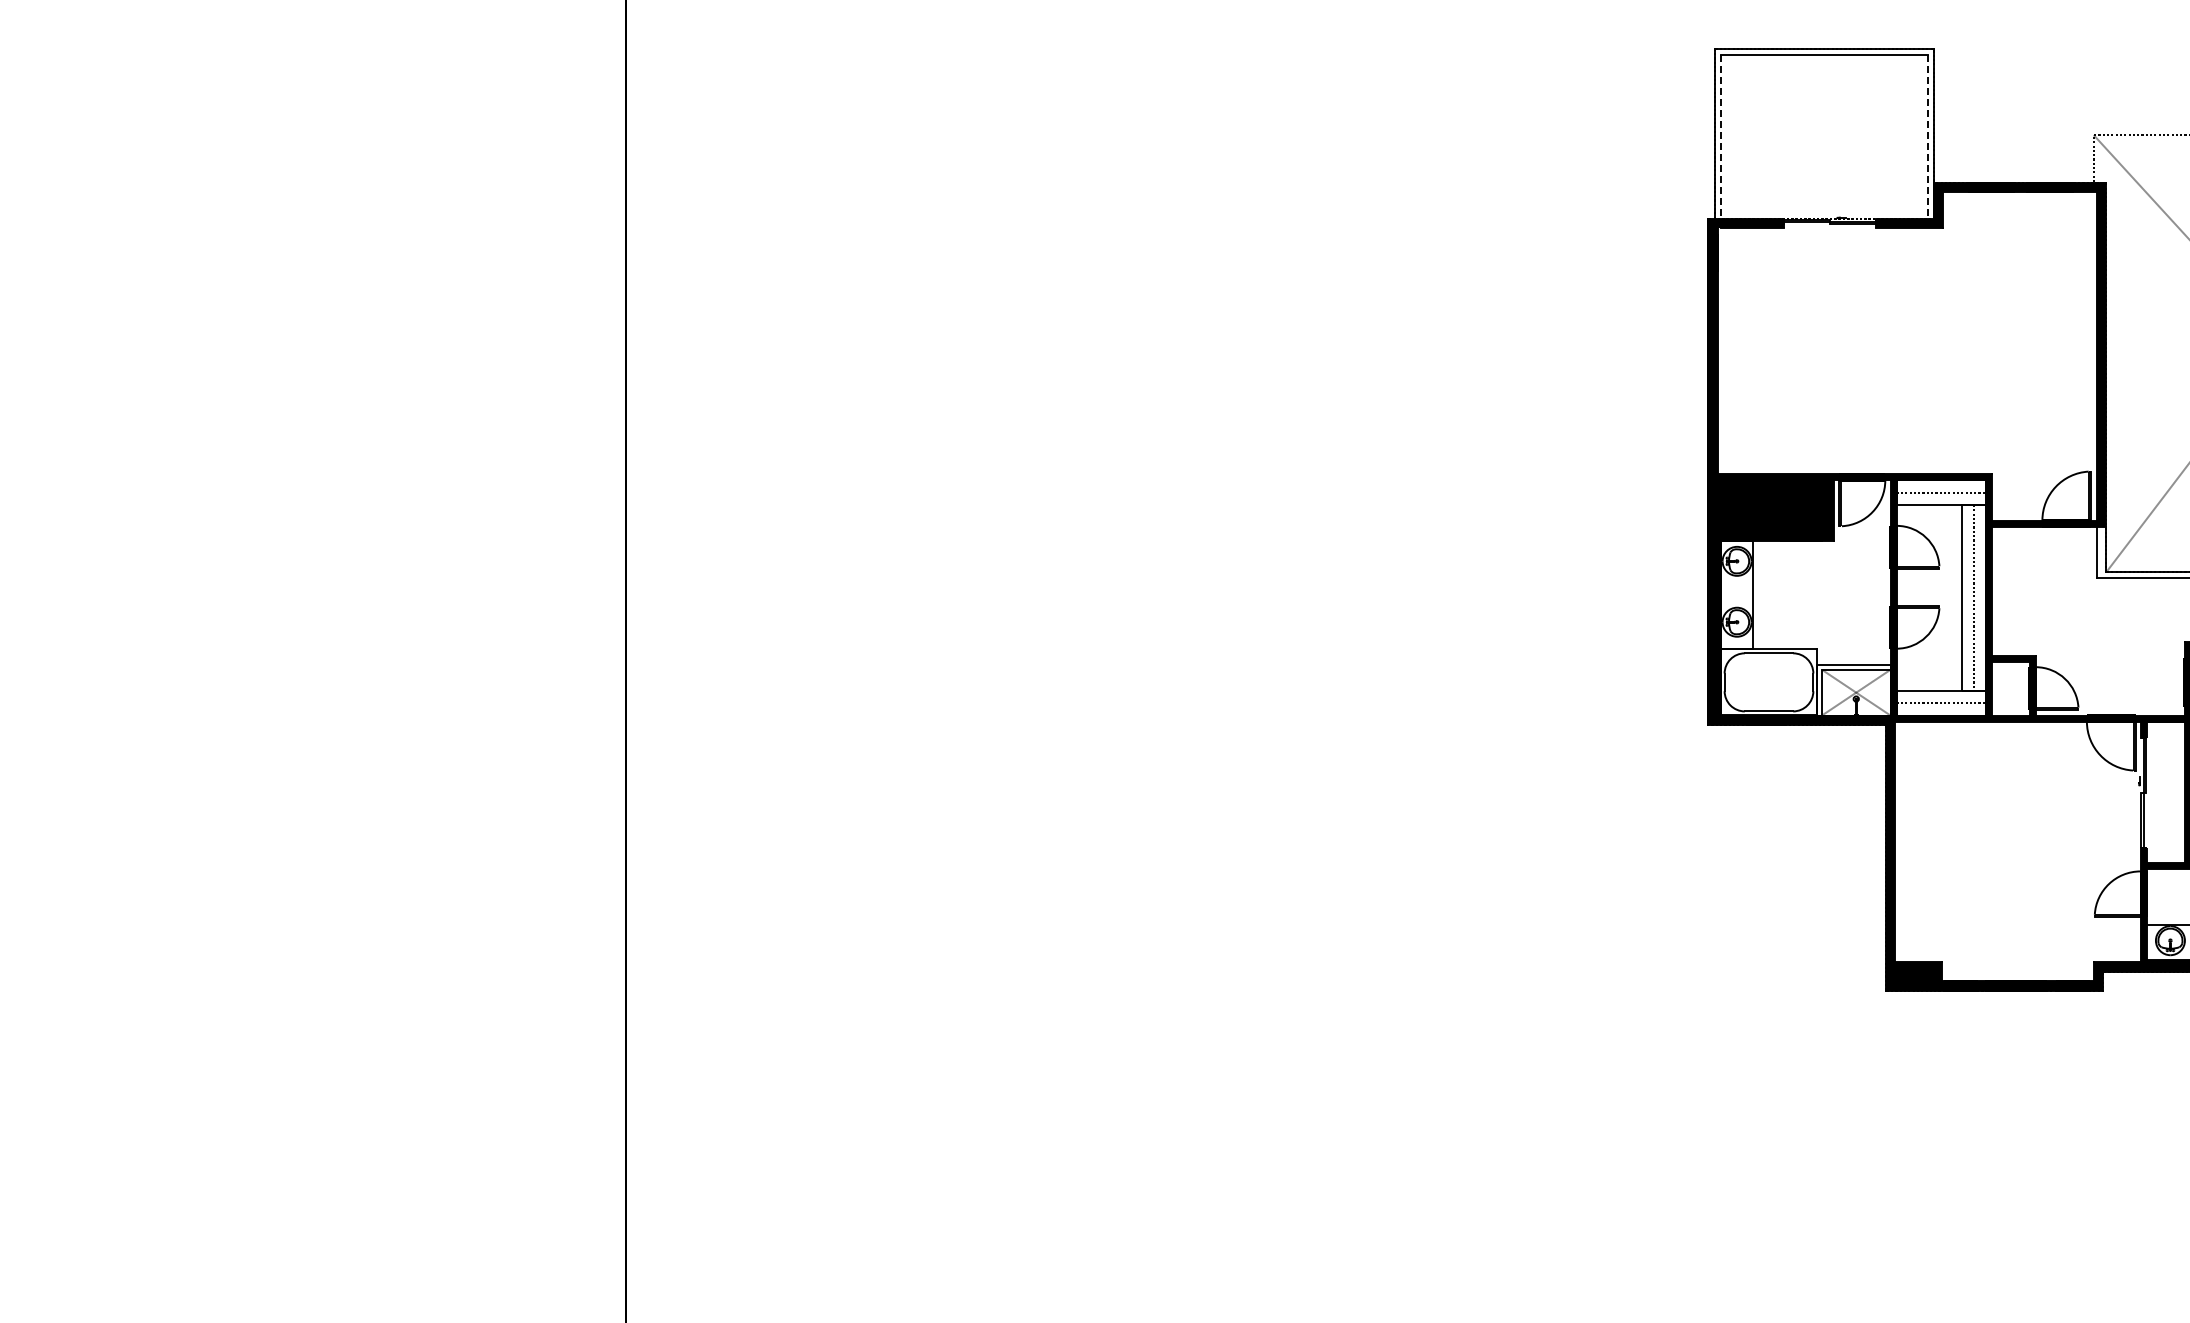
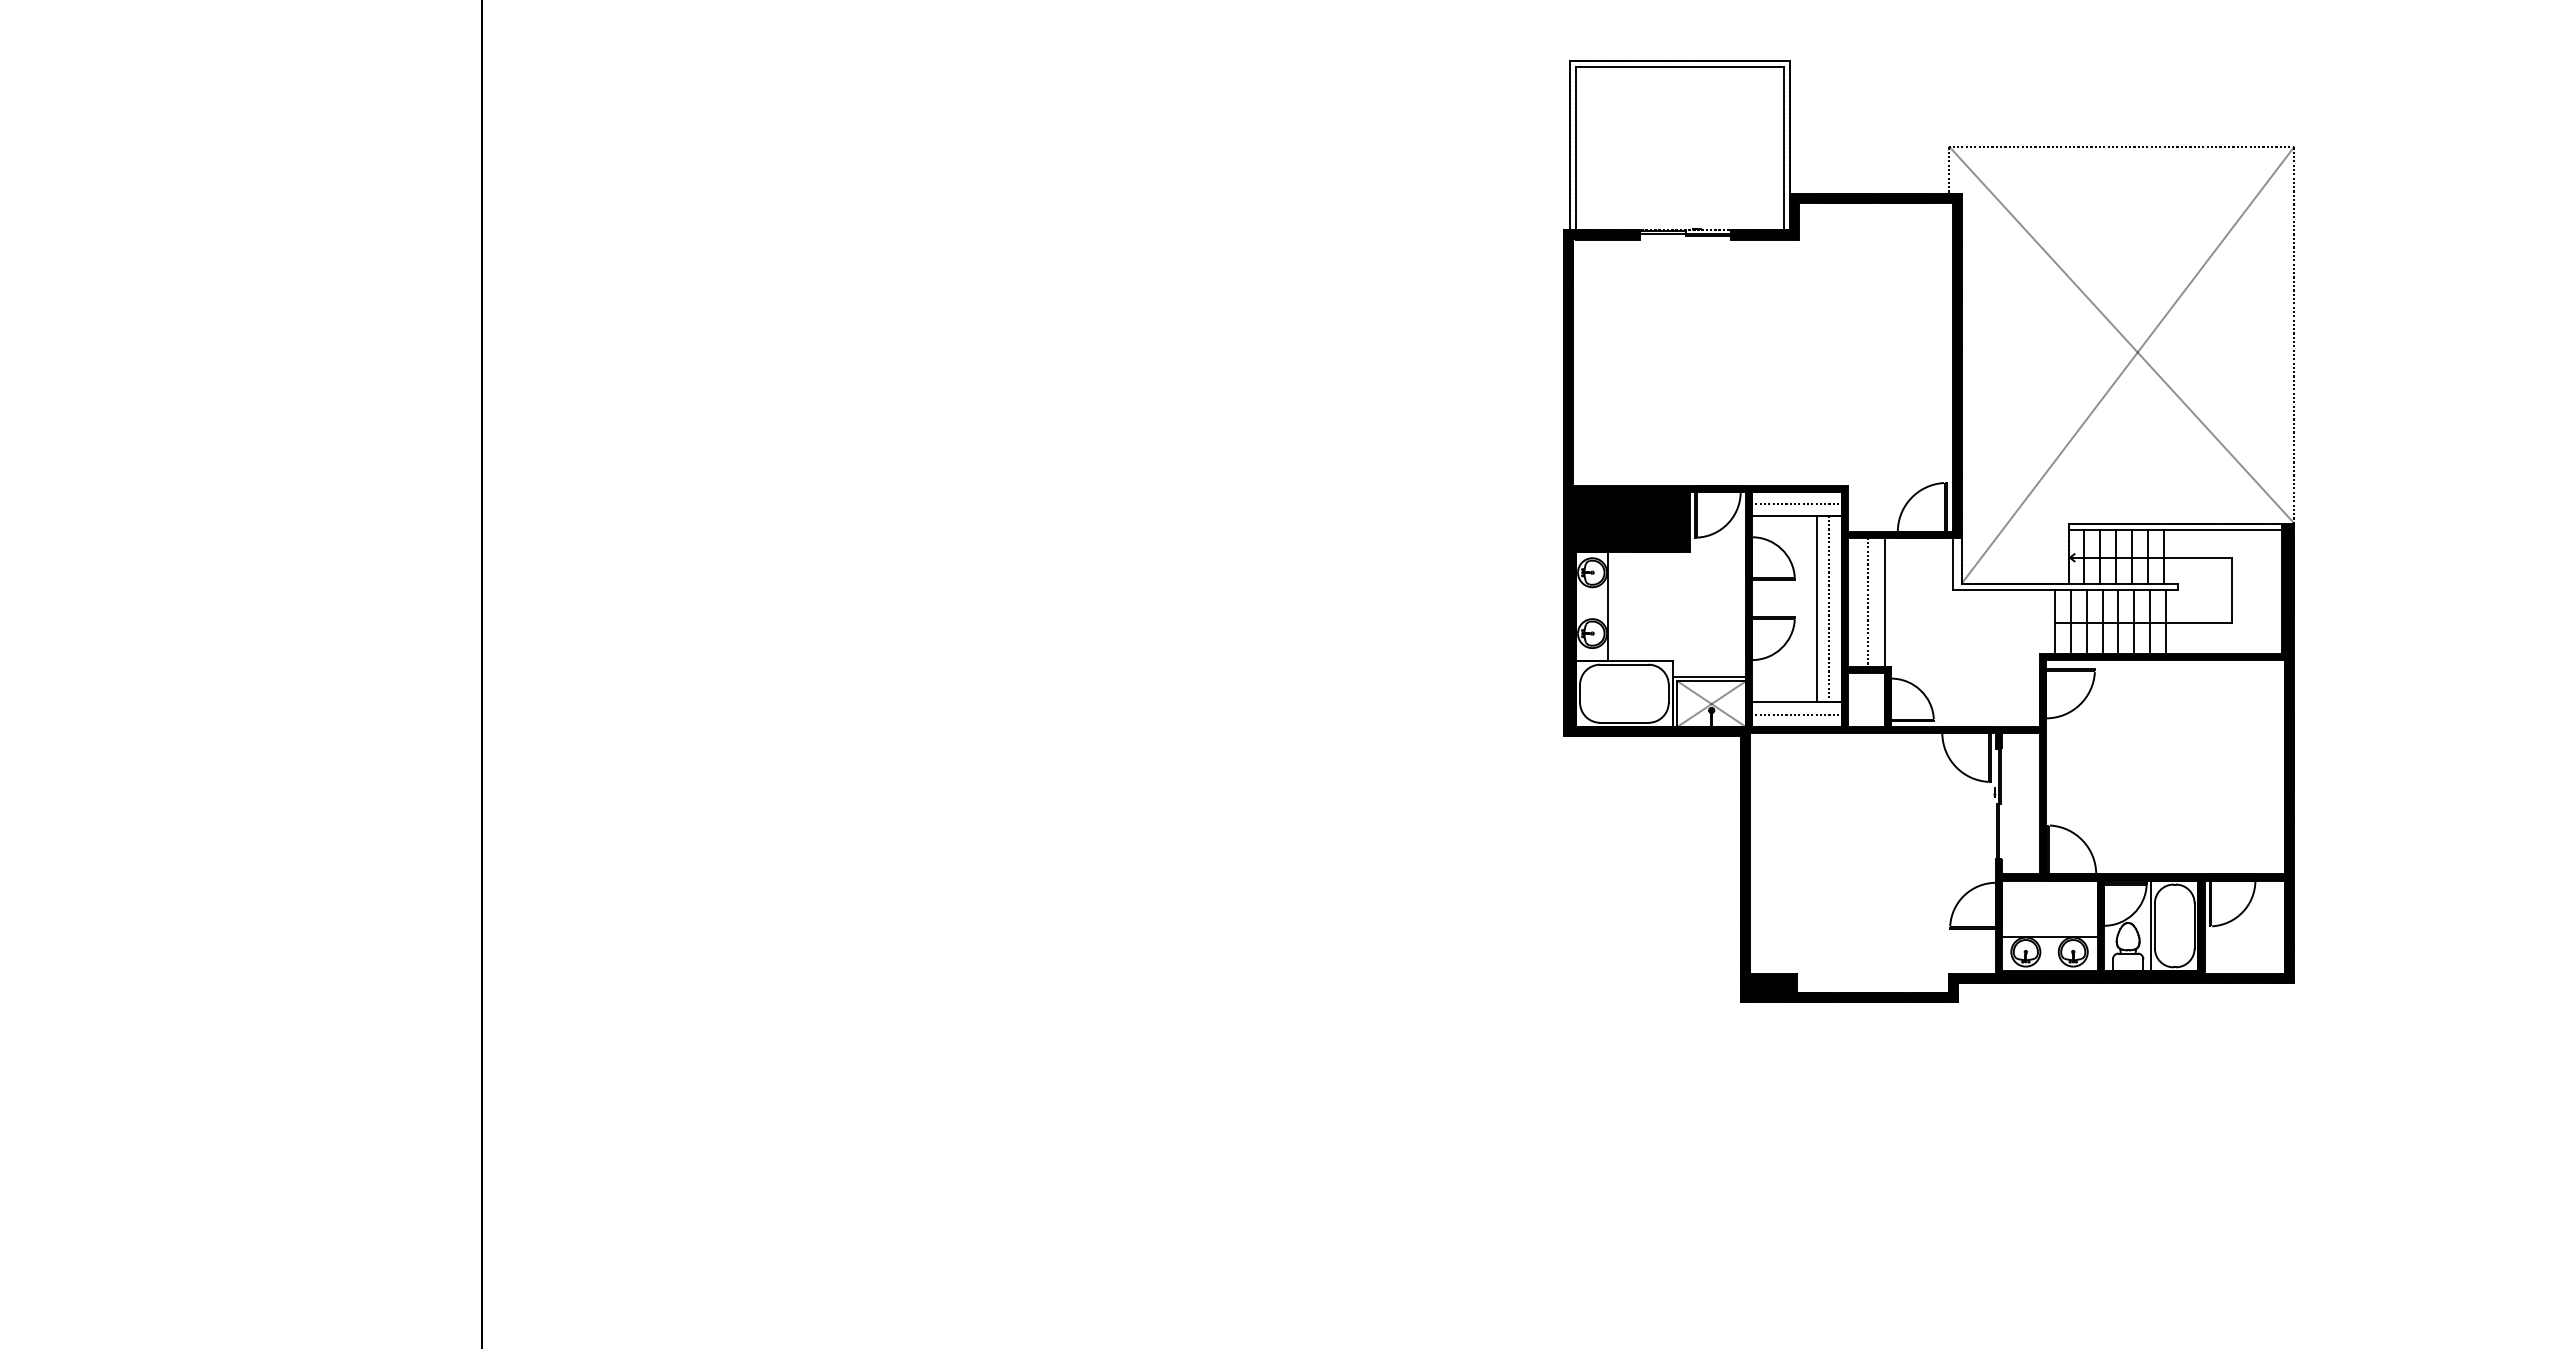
line: (1721, 137) -> (1576, 148), dashed -> solid
line: (1928, 137) -> (1783, 148), dashed -> solid
line: (2012, 591) -> (1867, 602), added
line: (2030, 591) -> (1885, 602), added

